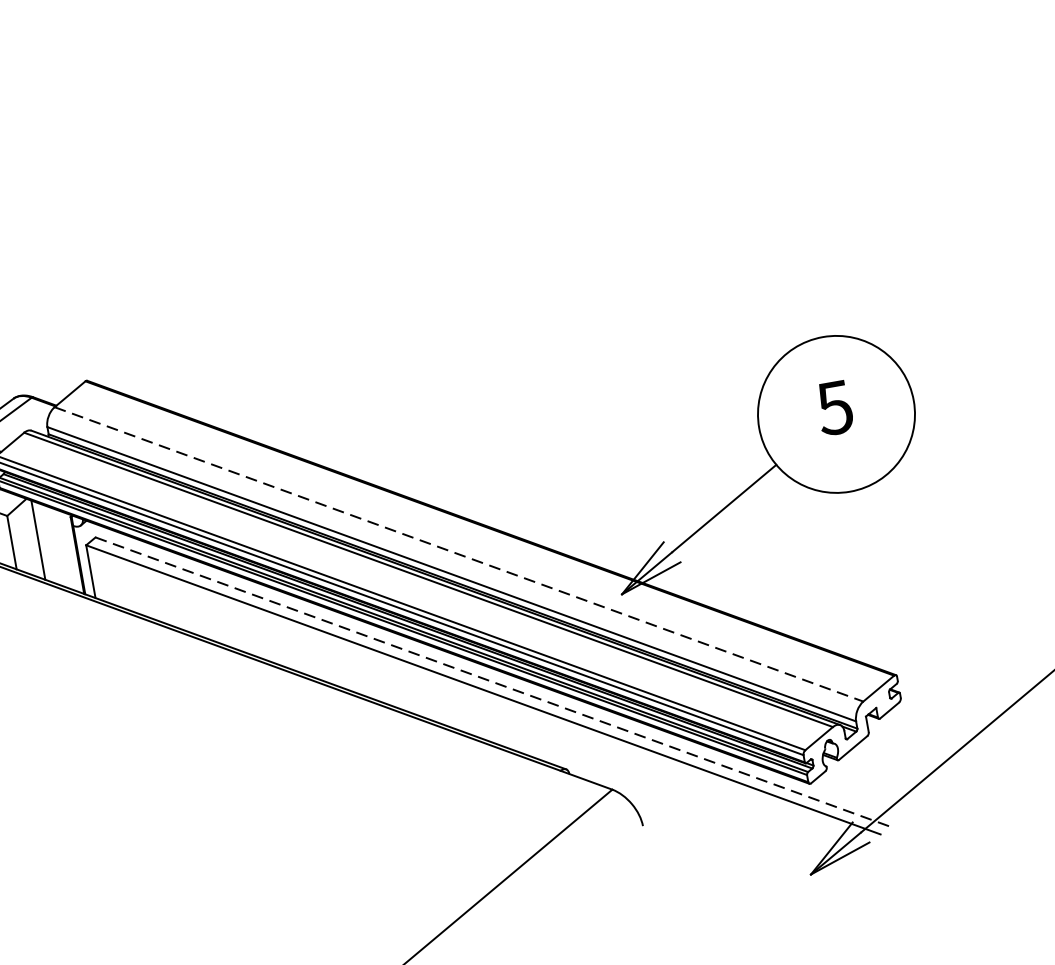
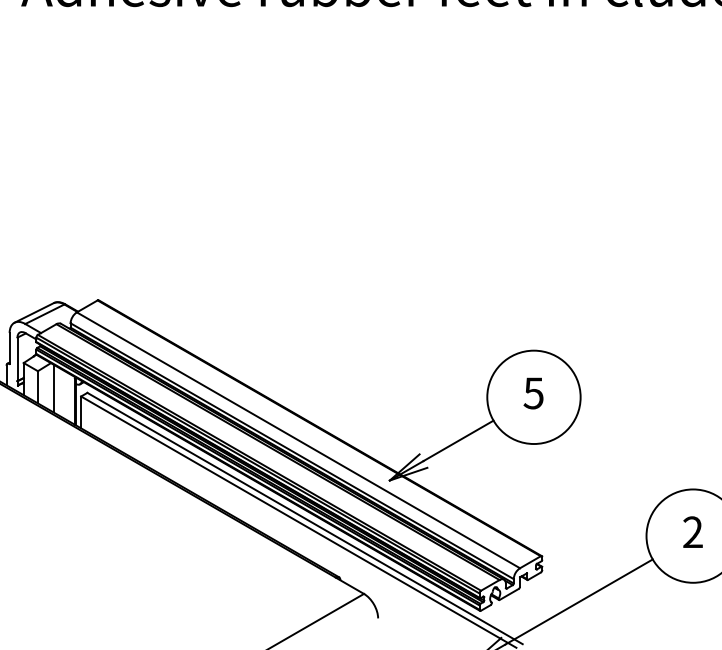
line: (459, 554) -> (298, 440), dashed -> solid
line: (493, 681) -> (305, 518), dashed -> solid

